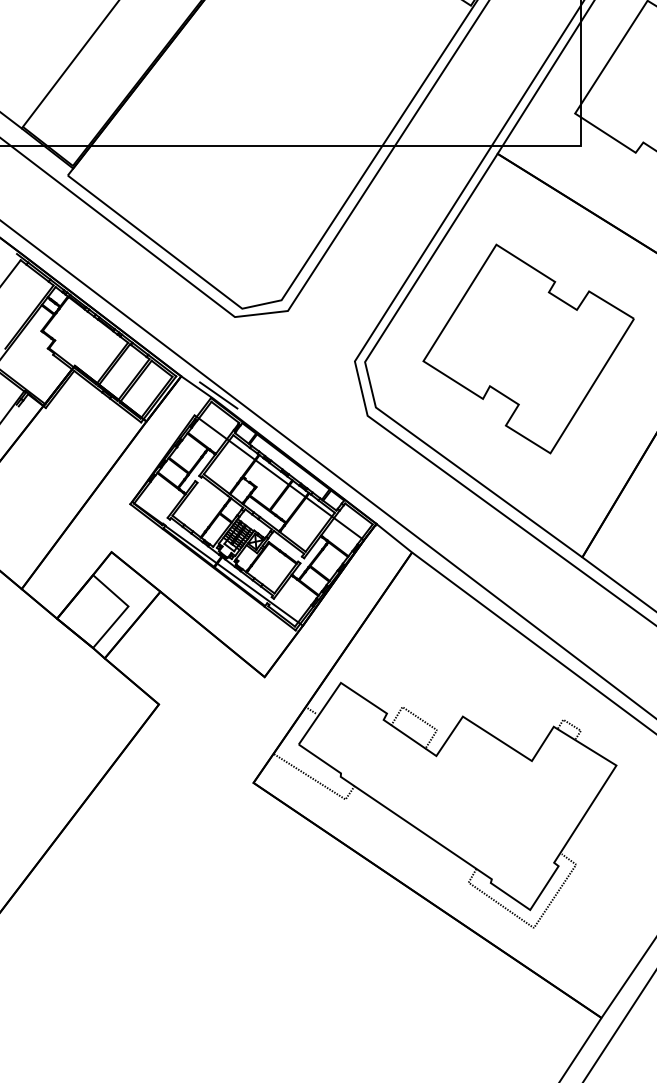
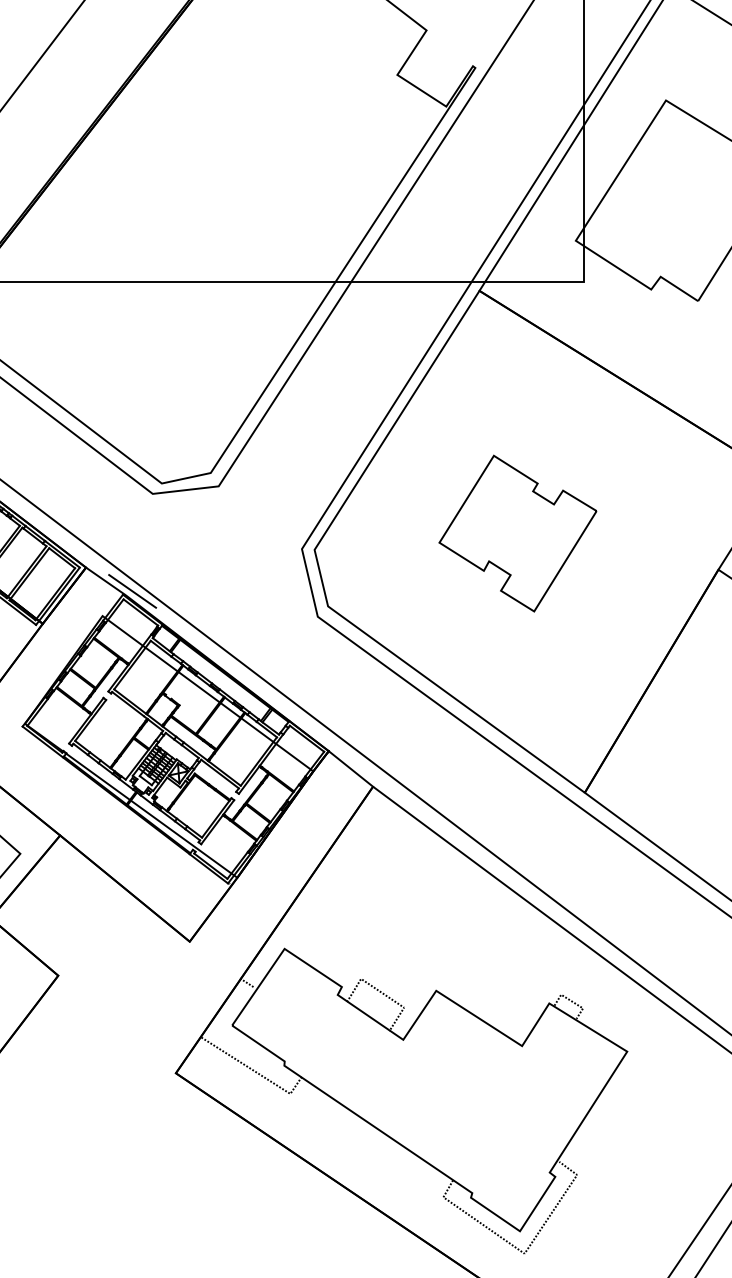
part: (528, 348) -> (517, 532), size x0.6

